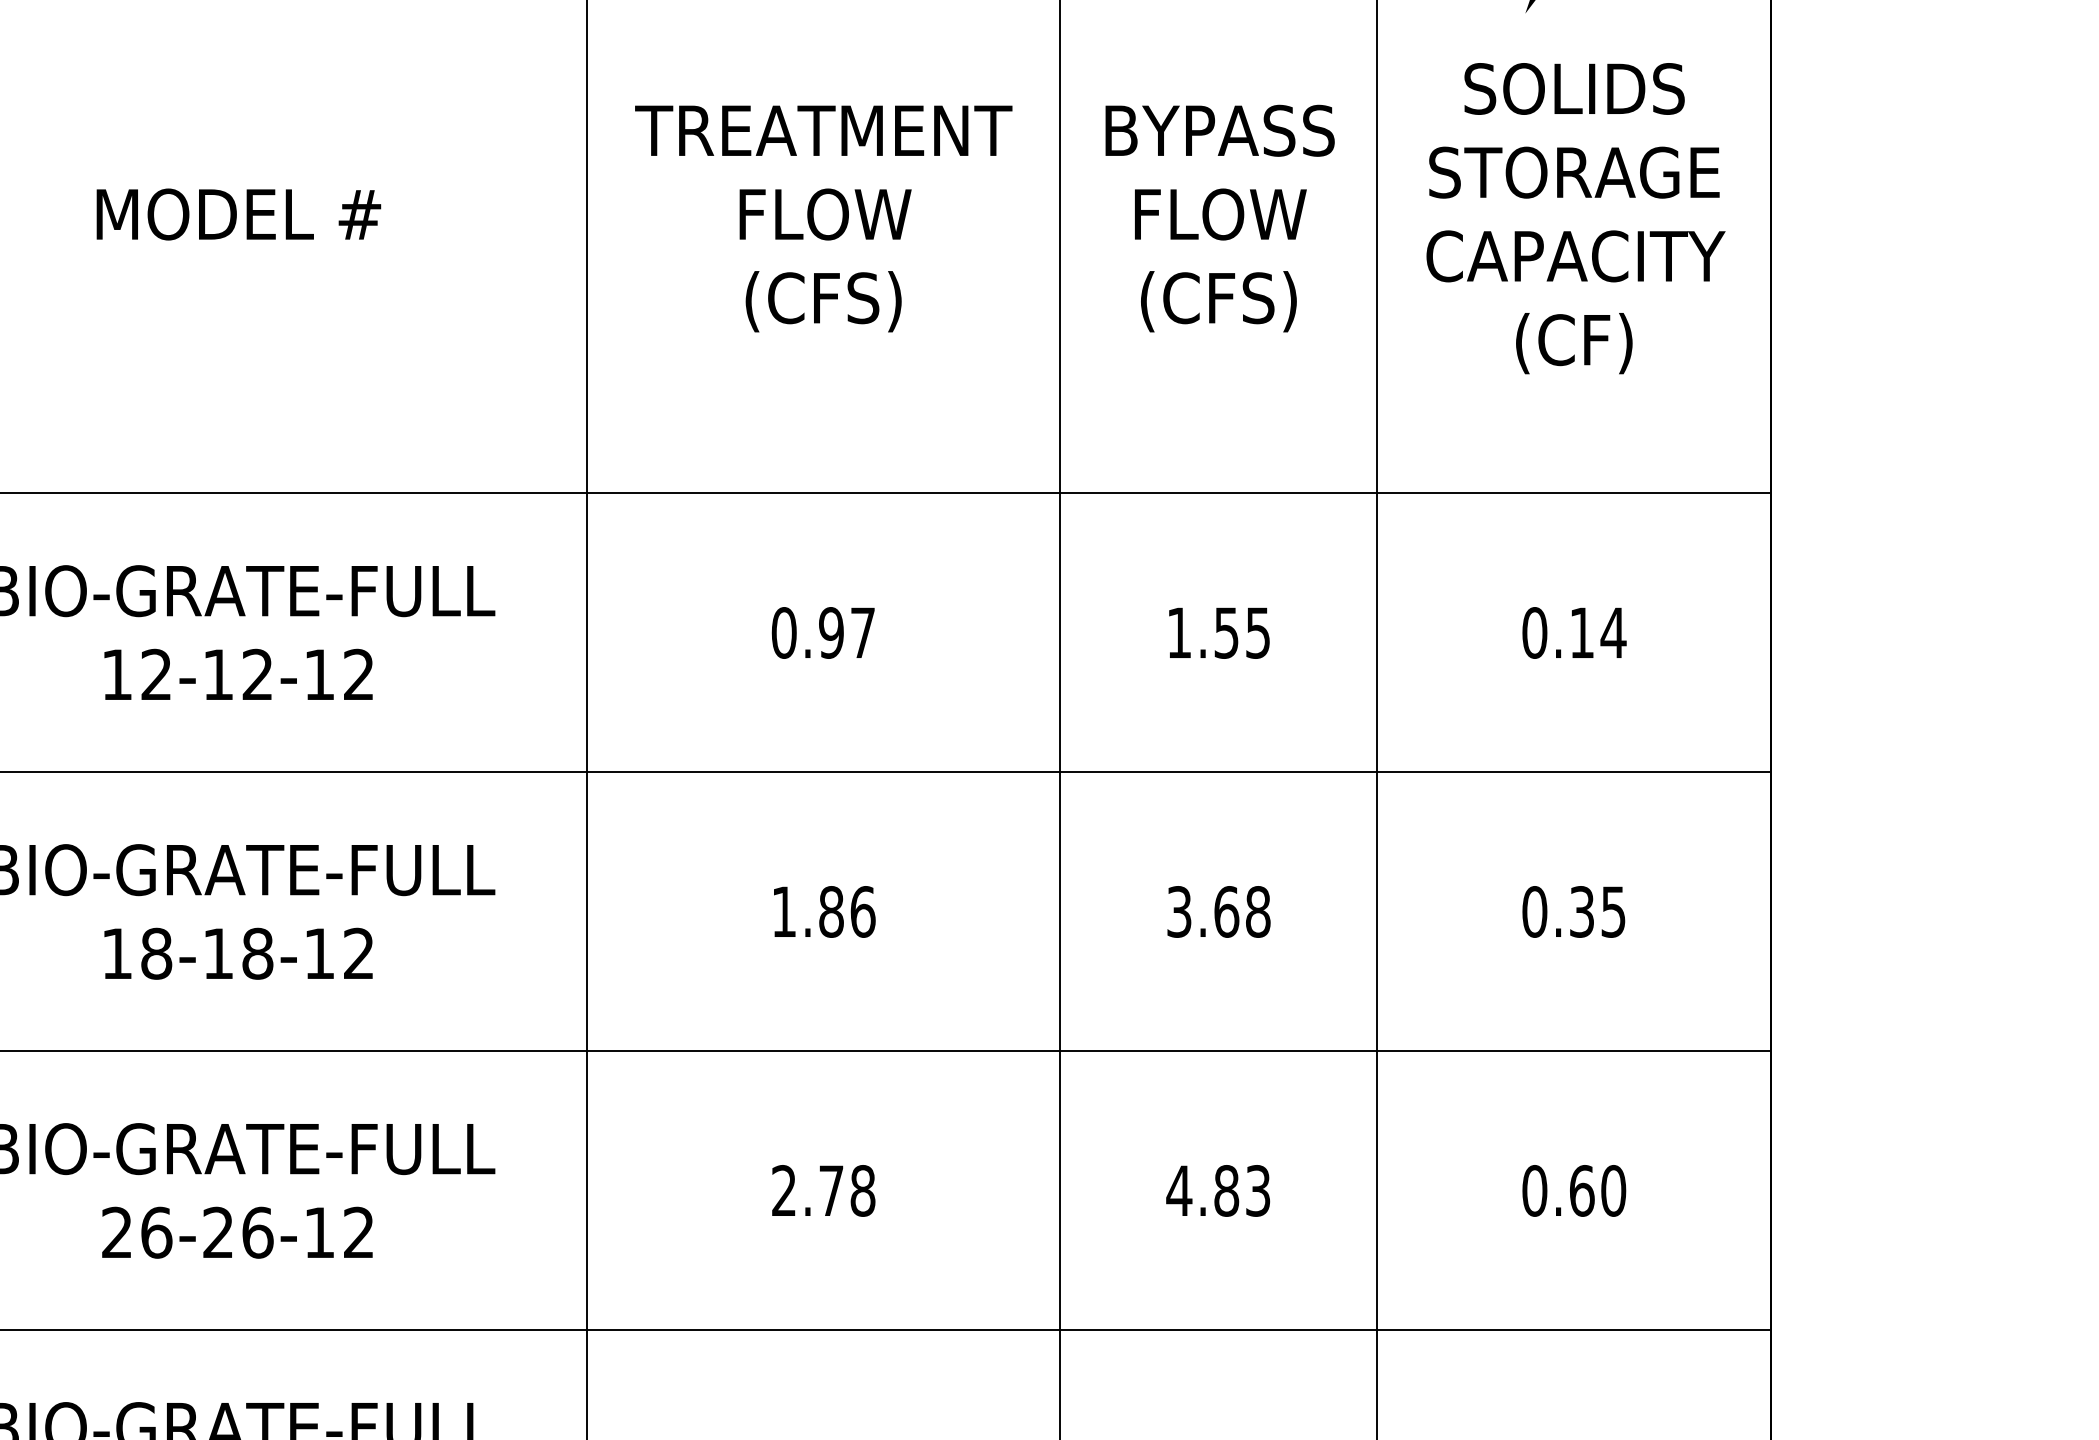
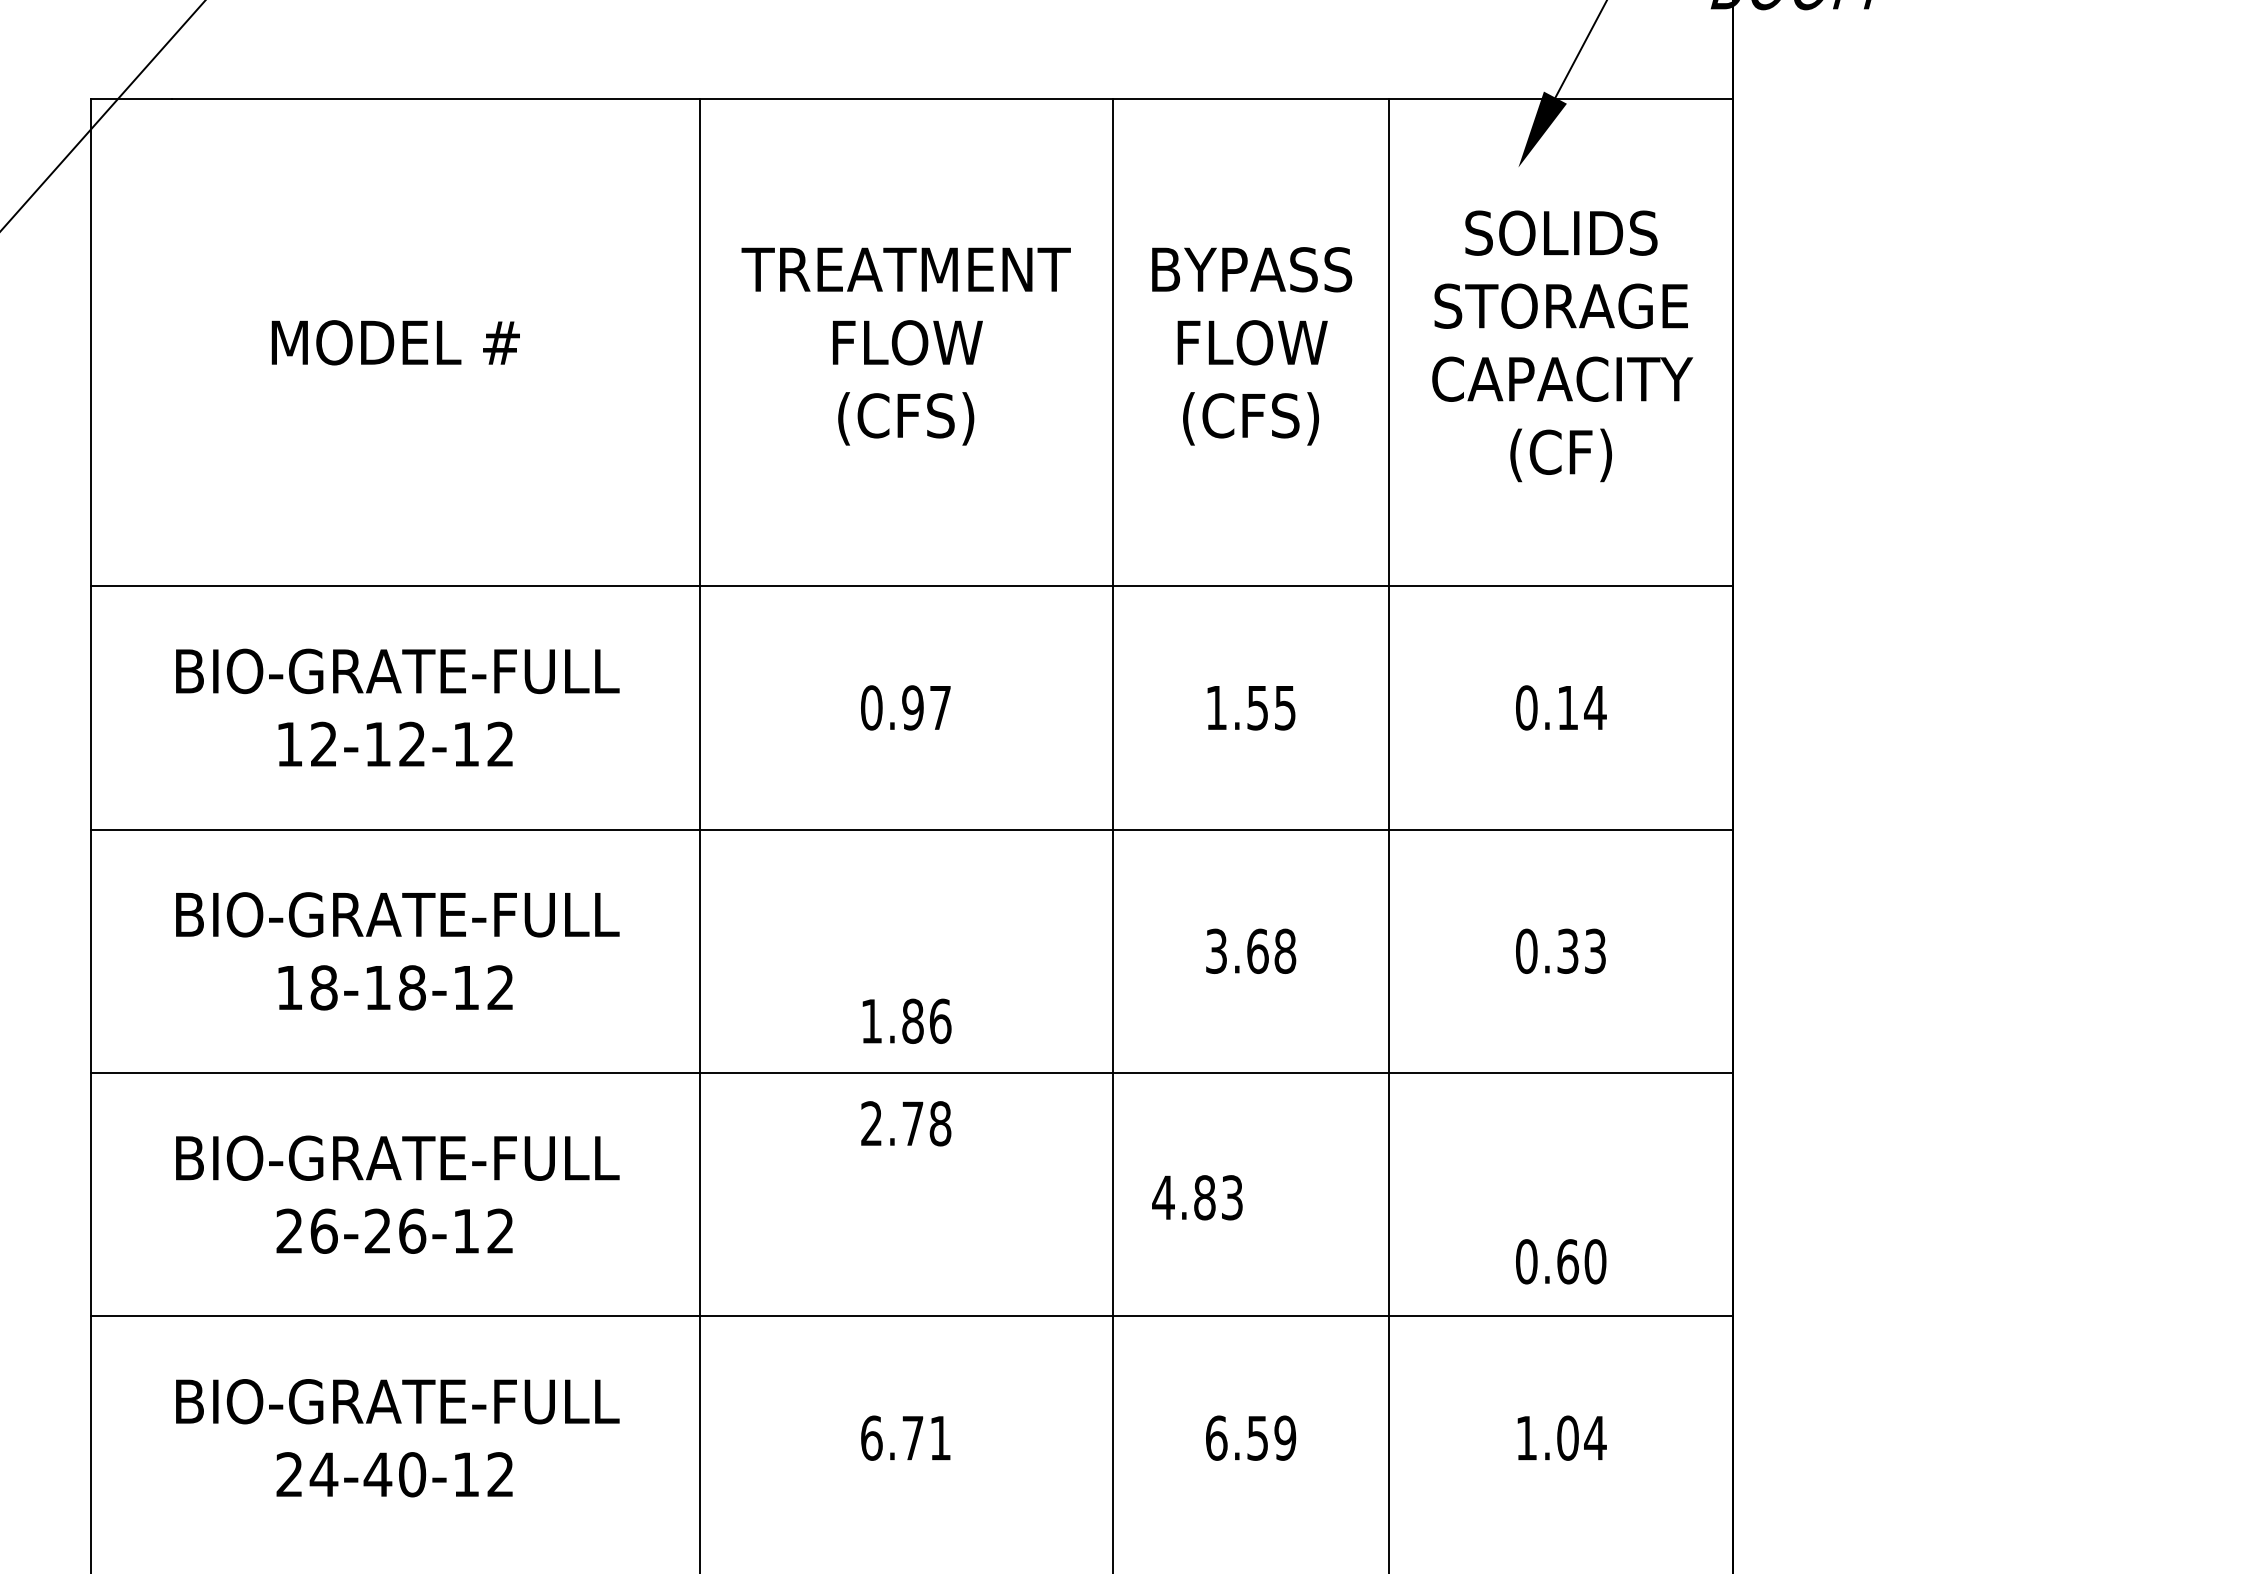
text: (824, 910) -> (906, 1020), moved
text: (1613, 910) -> (1595, 950), 0.35 -> 0.33
text: (824, 1190) -> (906, 1123), moved
text: (1218, 1190) -> (1197, 1197), moved
text: (1574, 1190) -> (1561, 1261), moved

